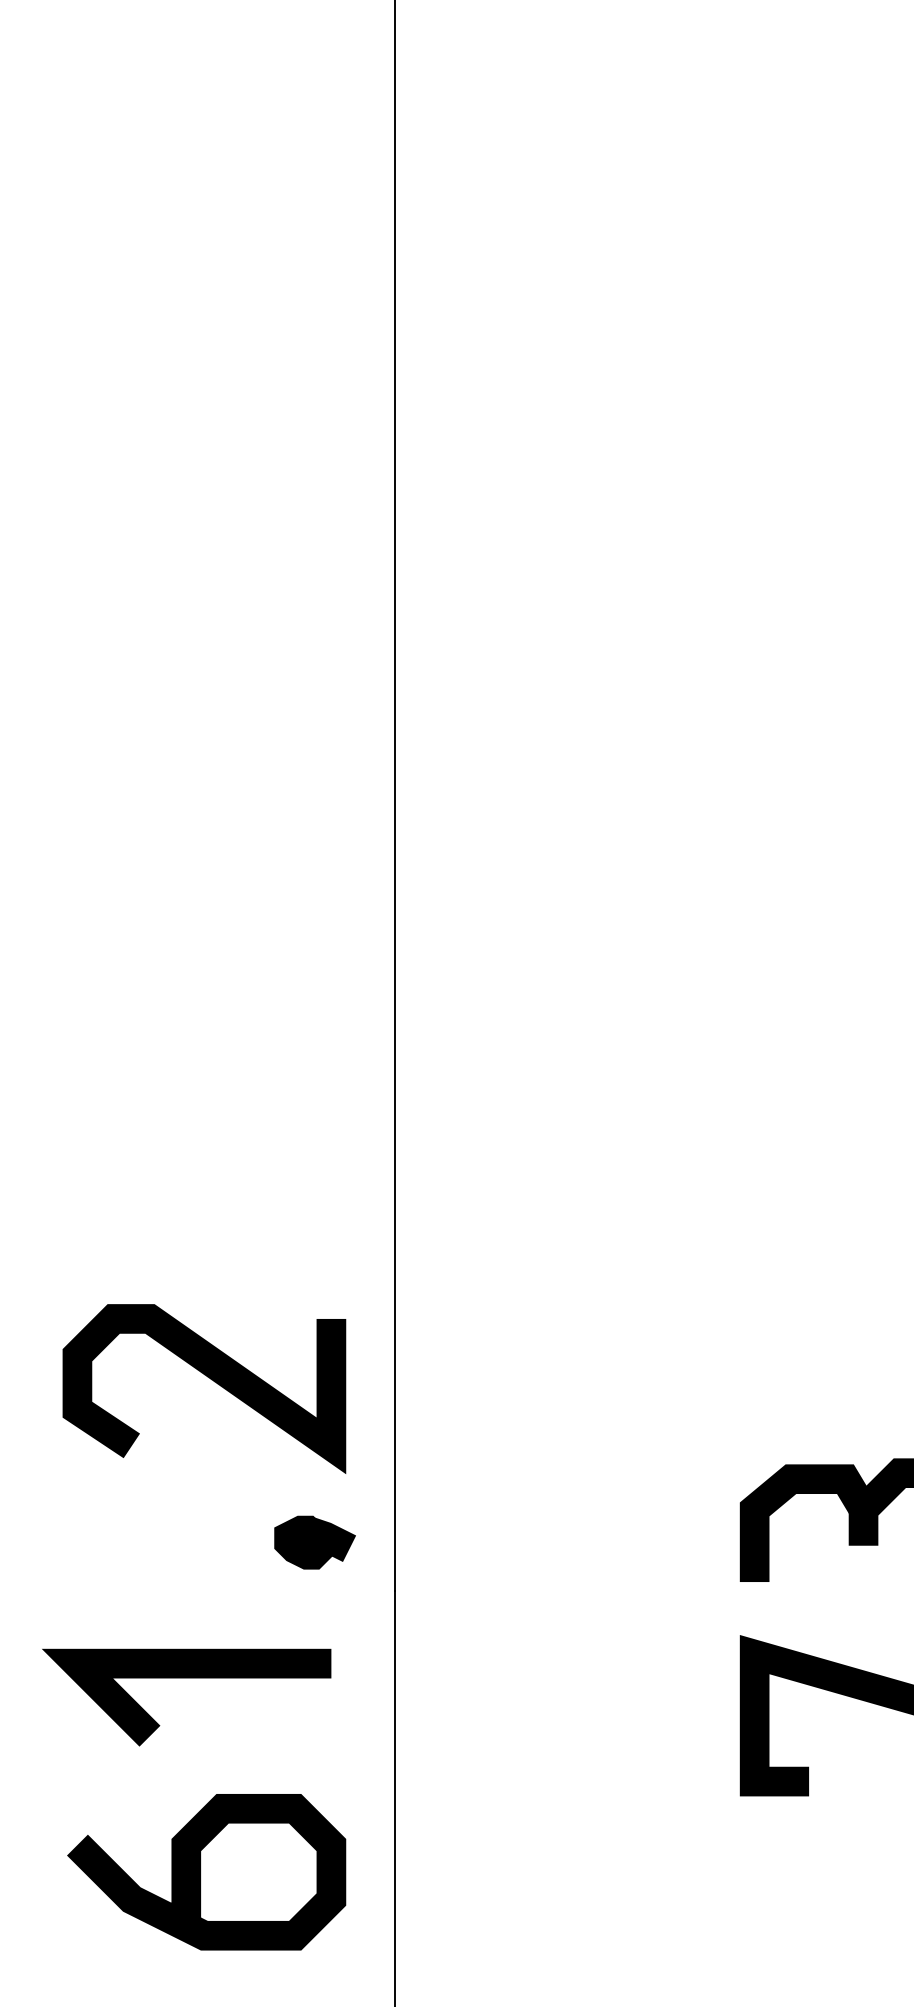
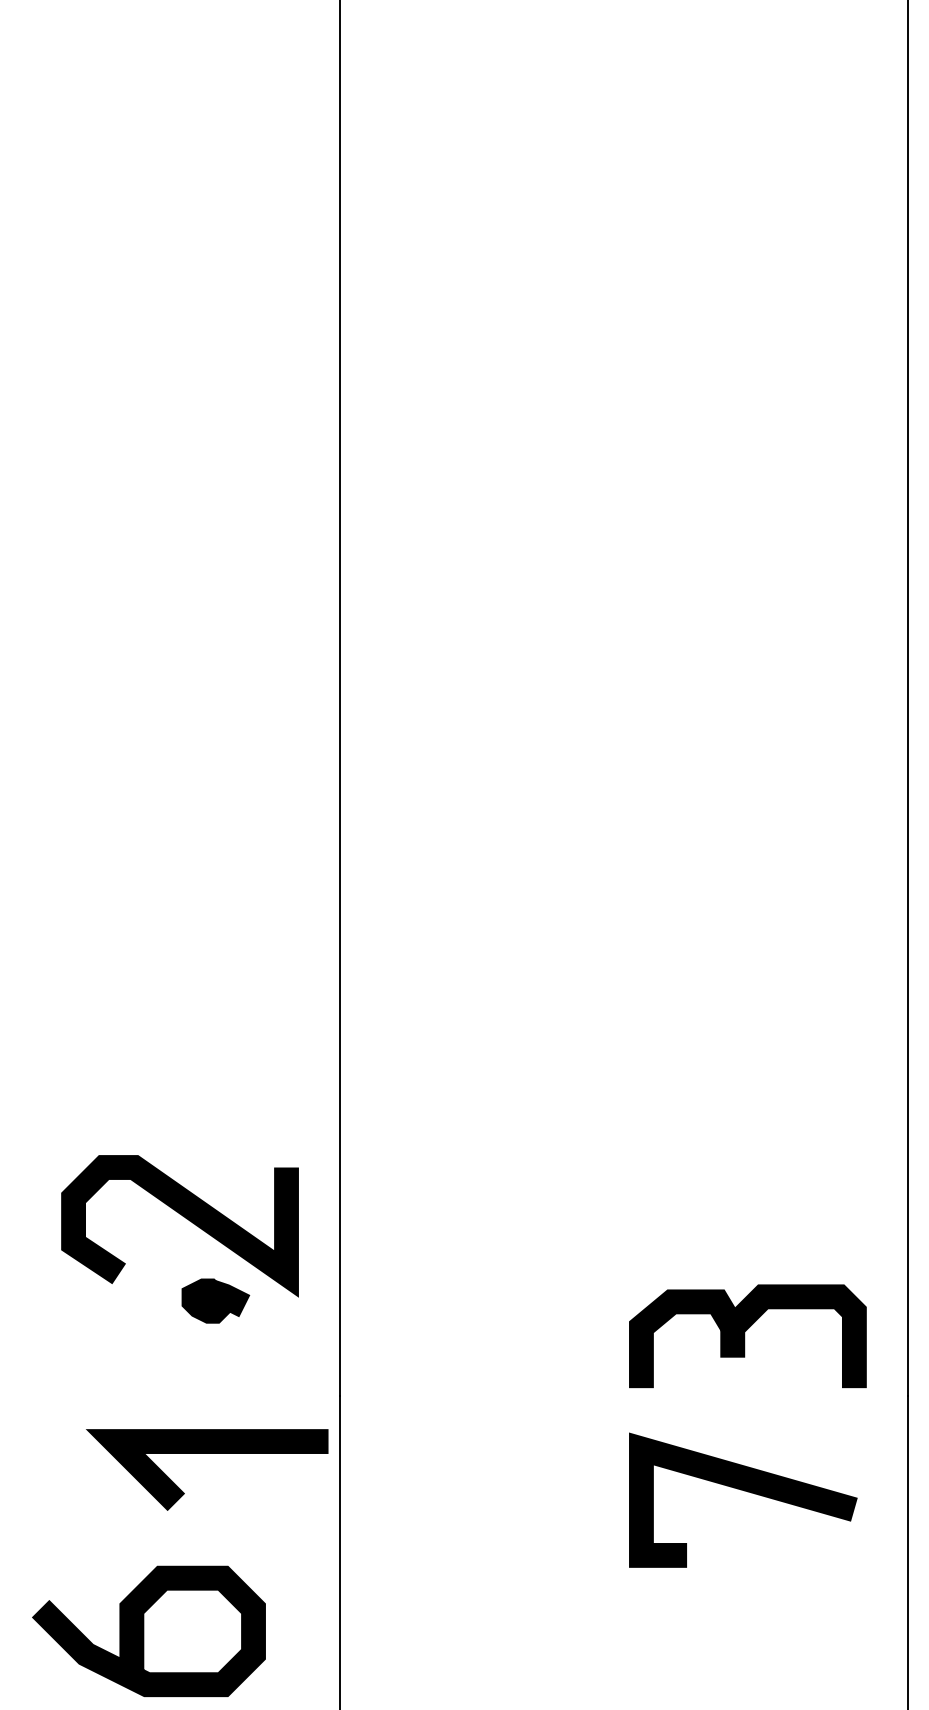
part: (314, 1541) -> (215, 1300), moved
line: (187, 1677) -> (207, 1453), moved
curve: (201, 1872) -> (144, 1631), moved

